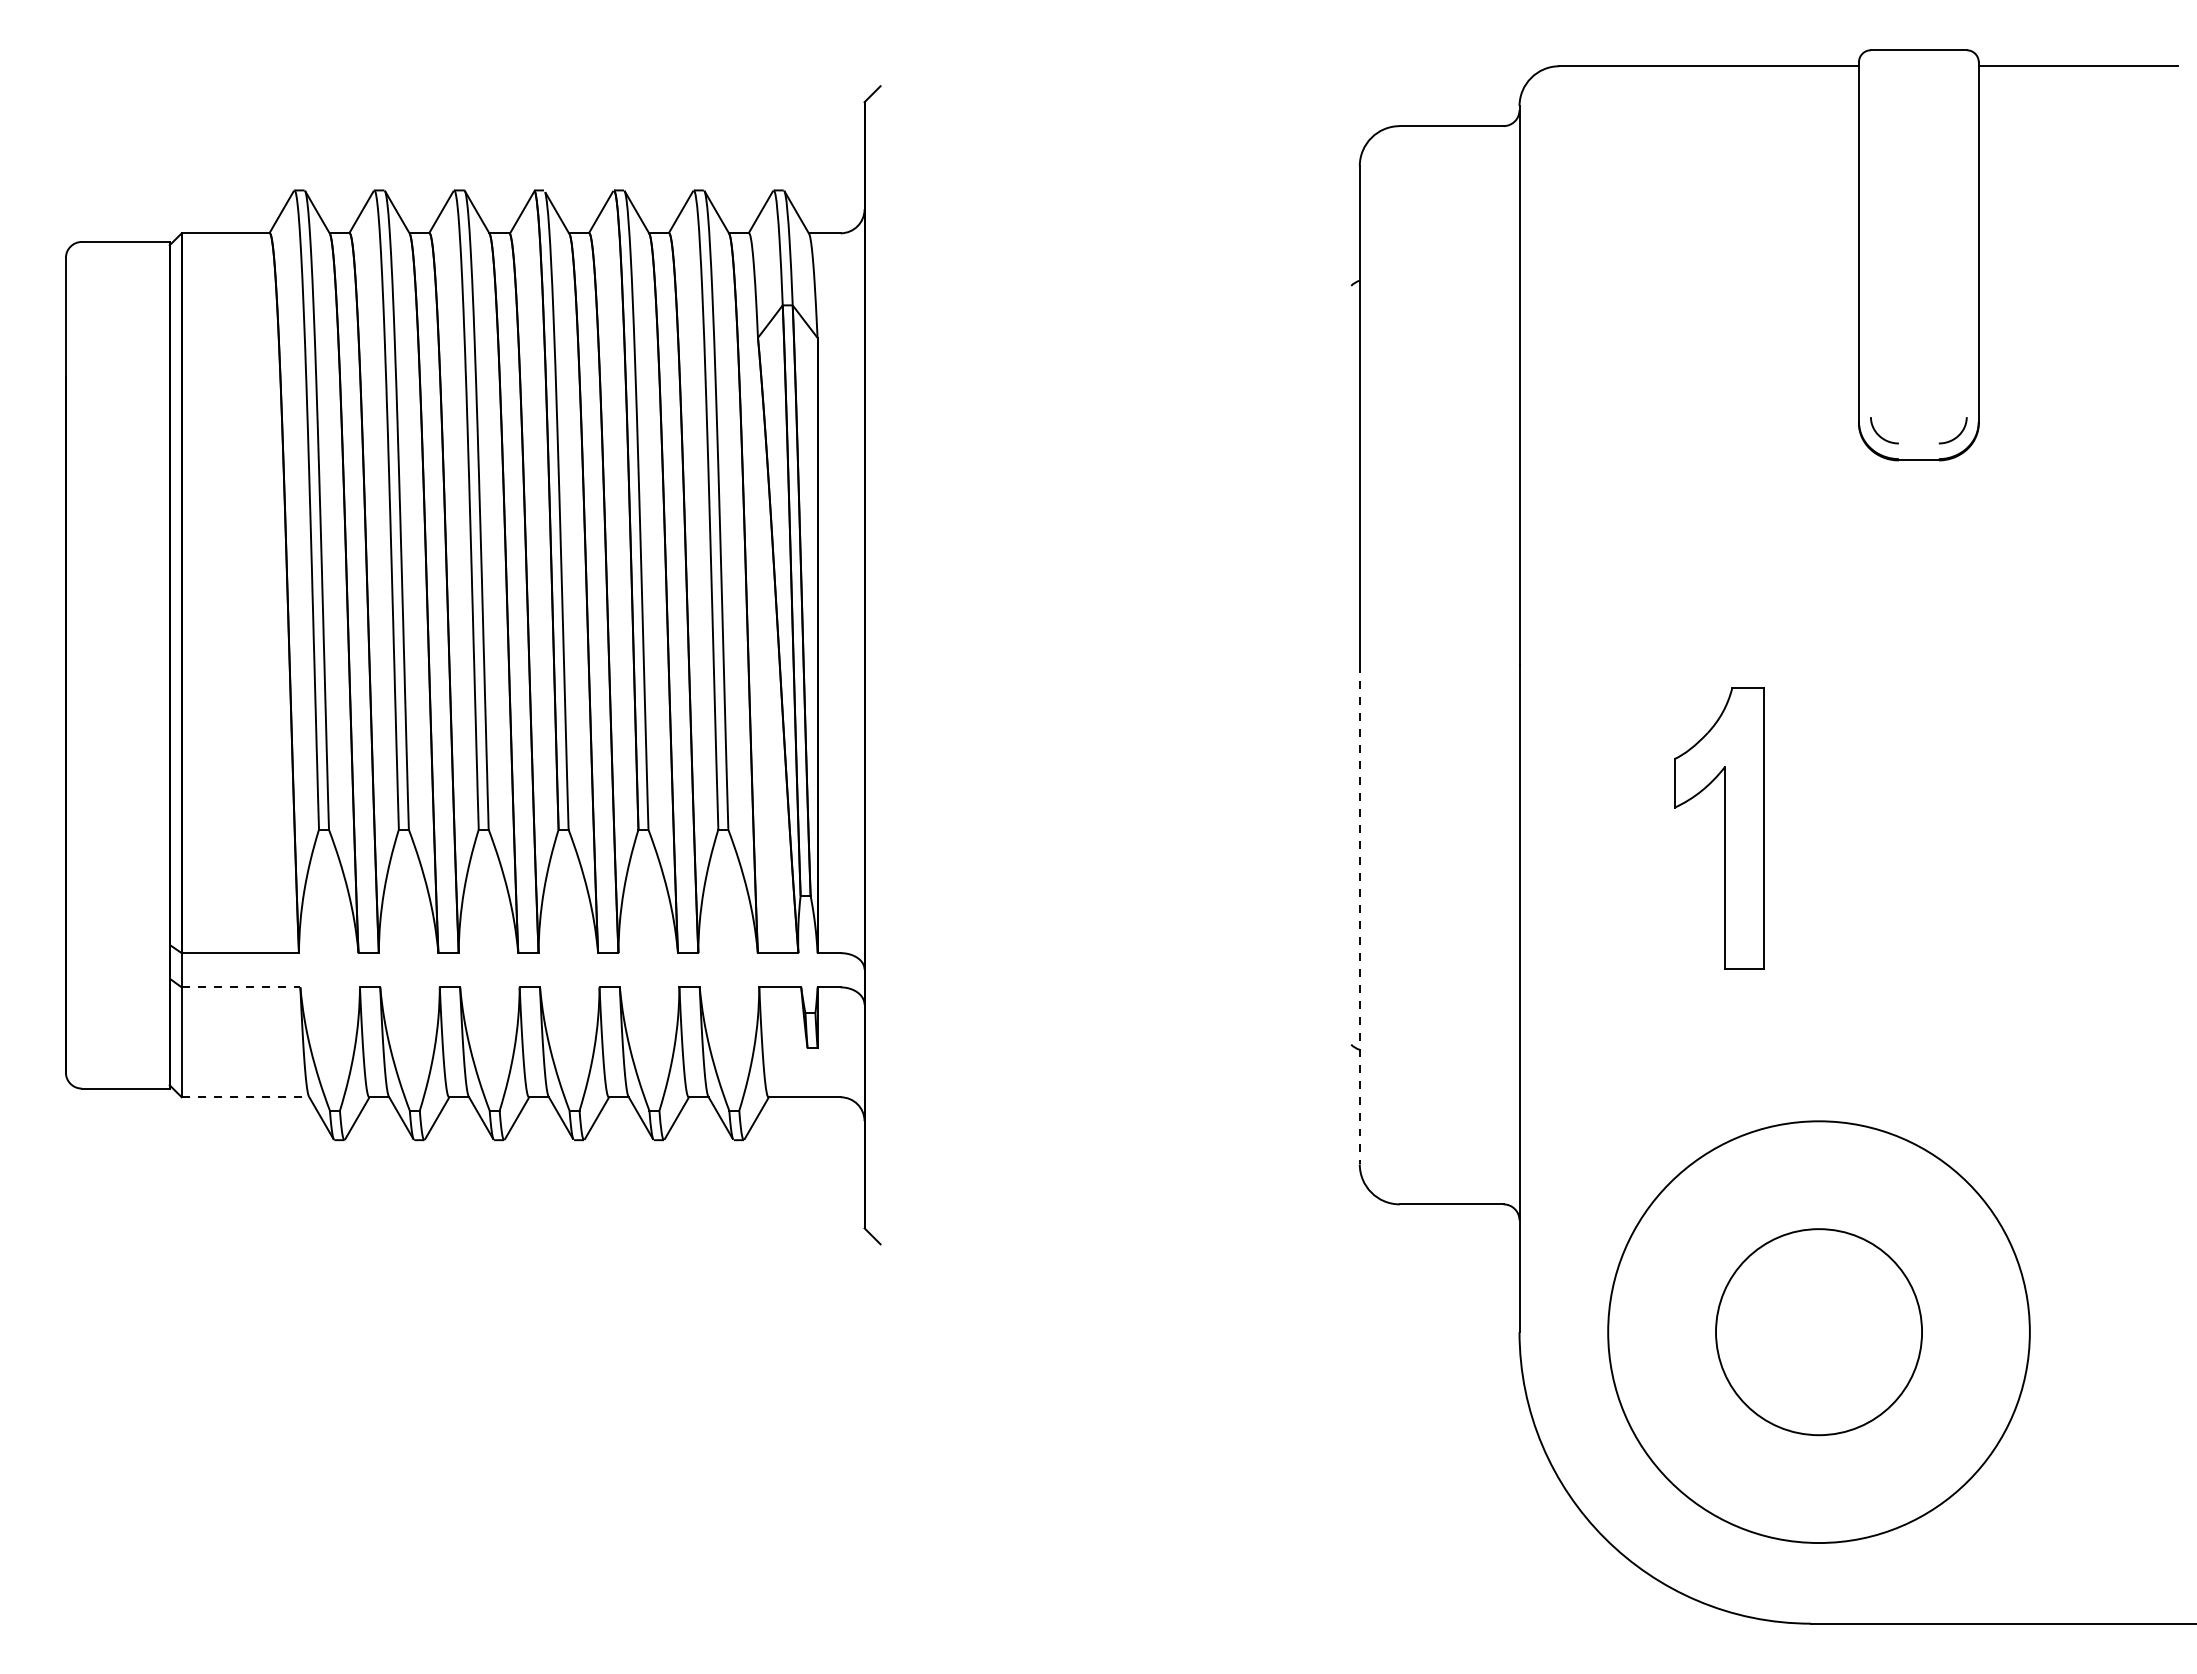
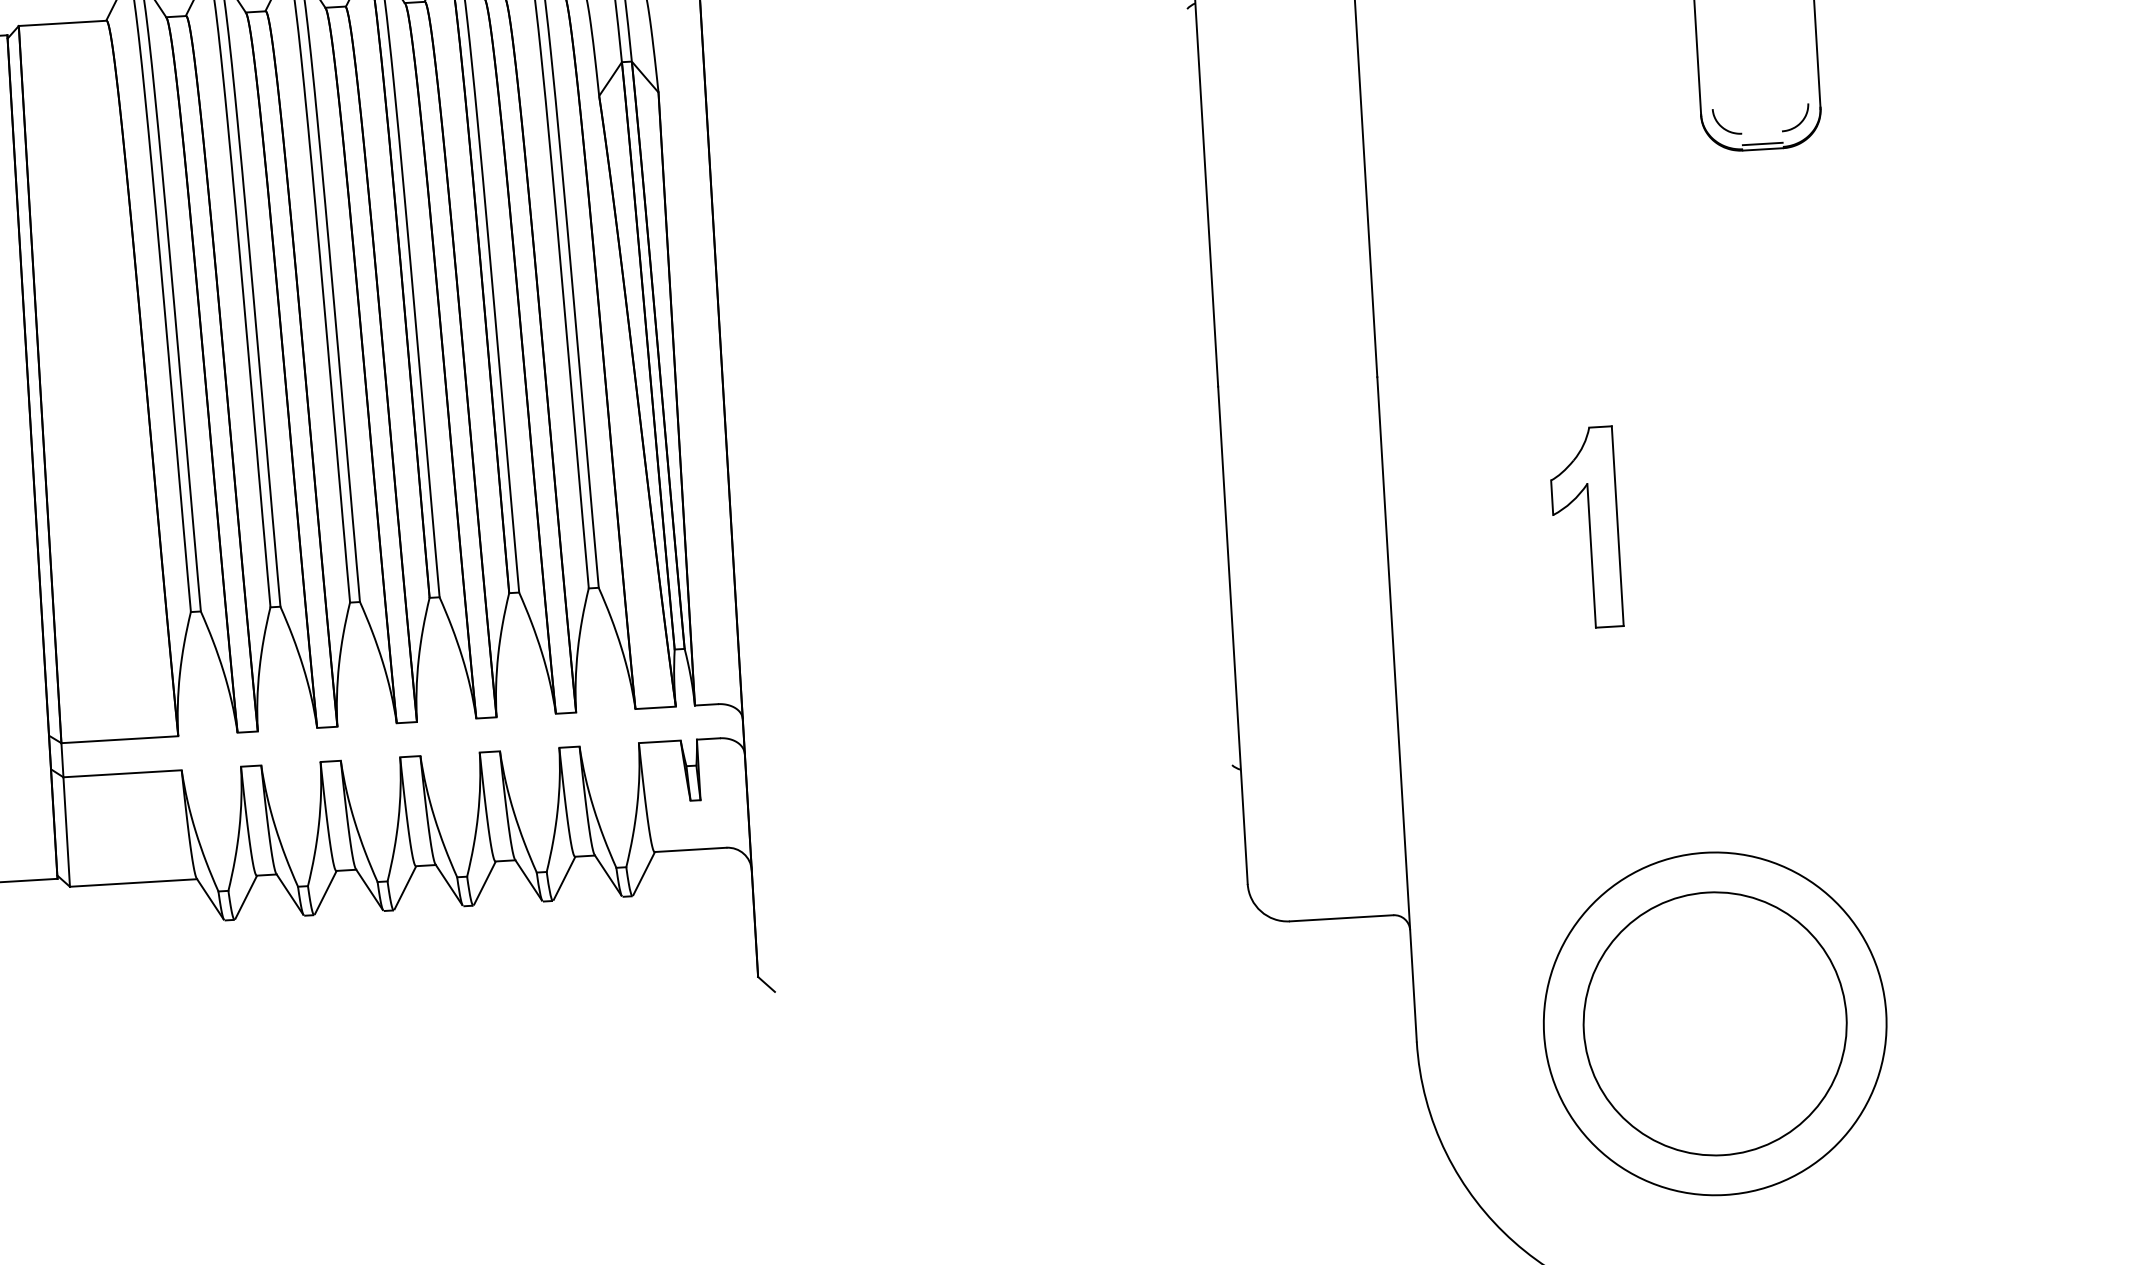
line: (1918, 454) -> (1762, 143), added
part: (1718, 828) -> (1585, 528), size x0.71
line: (1359, 914) -> (1232, 634), dashed -> solid
line: (241, 987) -> (123, 773), dashed -> solid
line: (245, 1097) -> (133, 883), dashed -> solid
circle: (1818, 1331) -> (1714, 1023), size x0.62
circle: (1818, 1331) -> (1714, 1023), size x1.67

